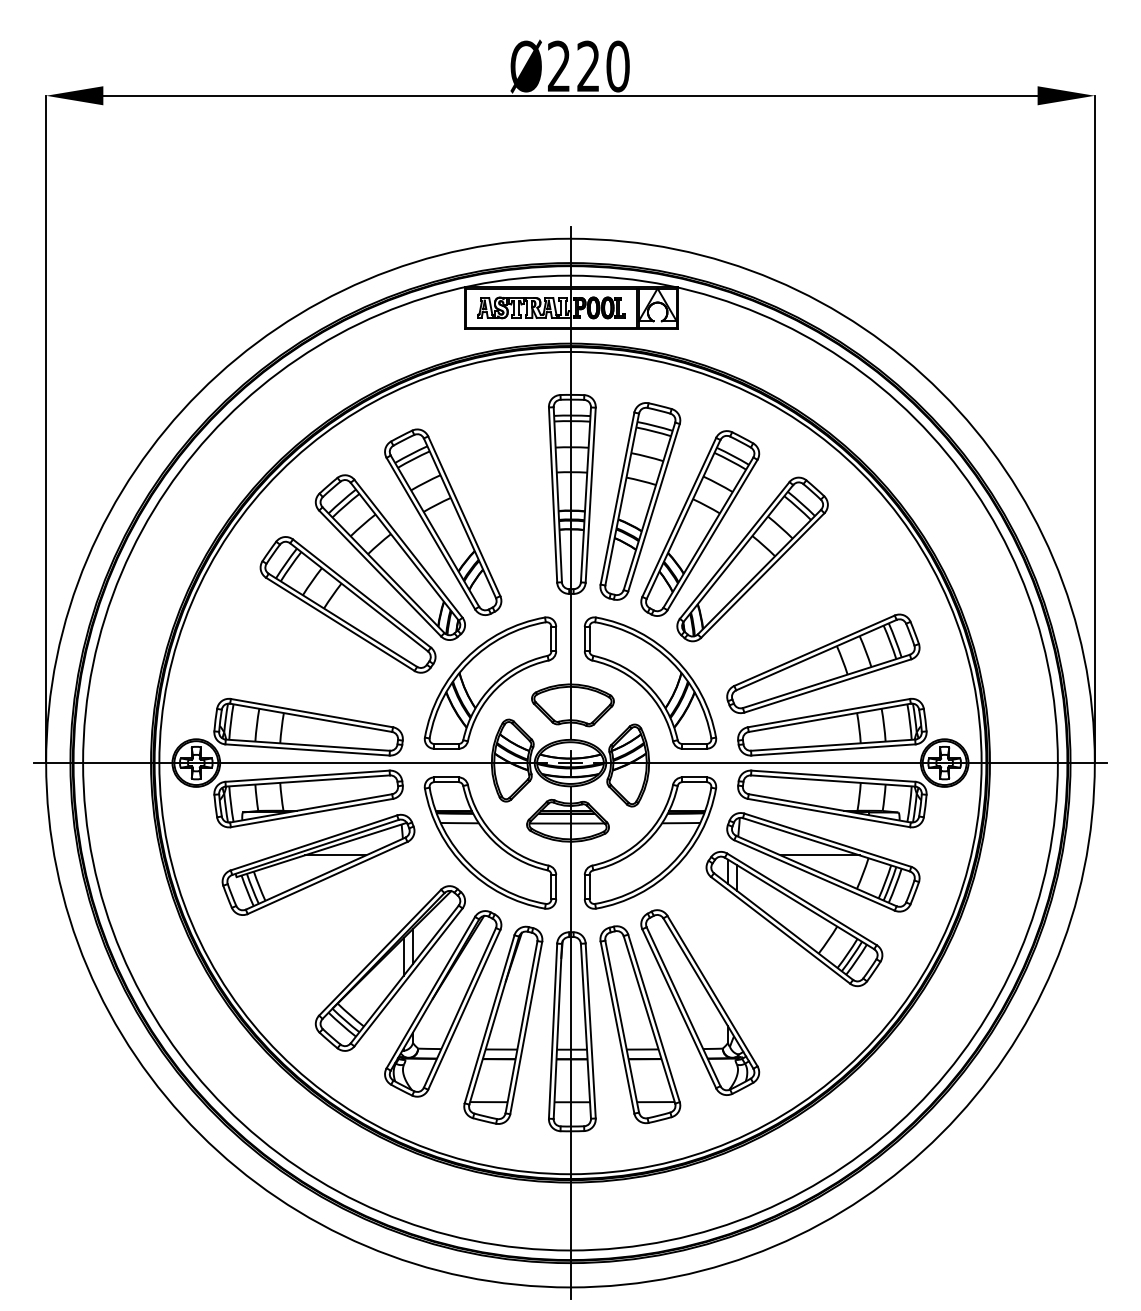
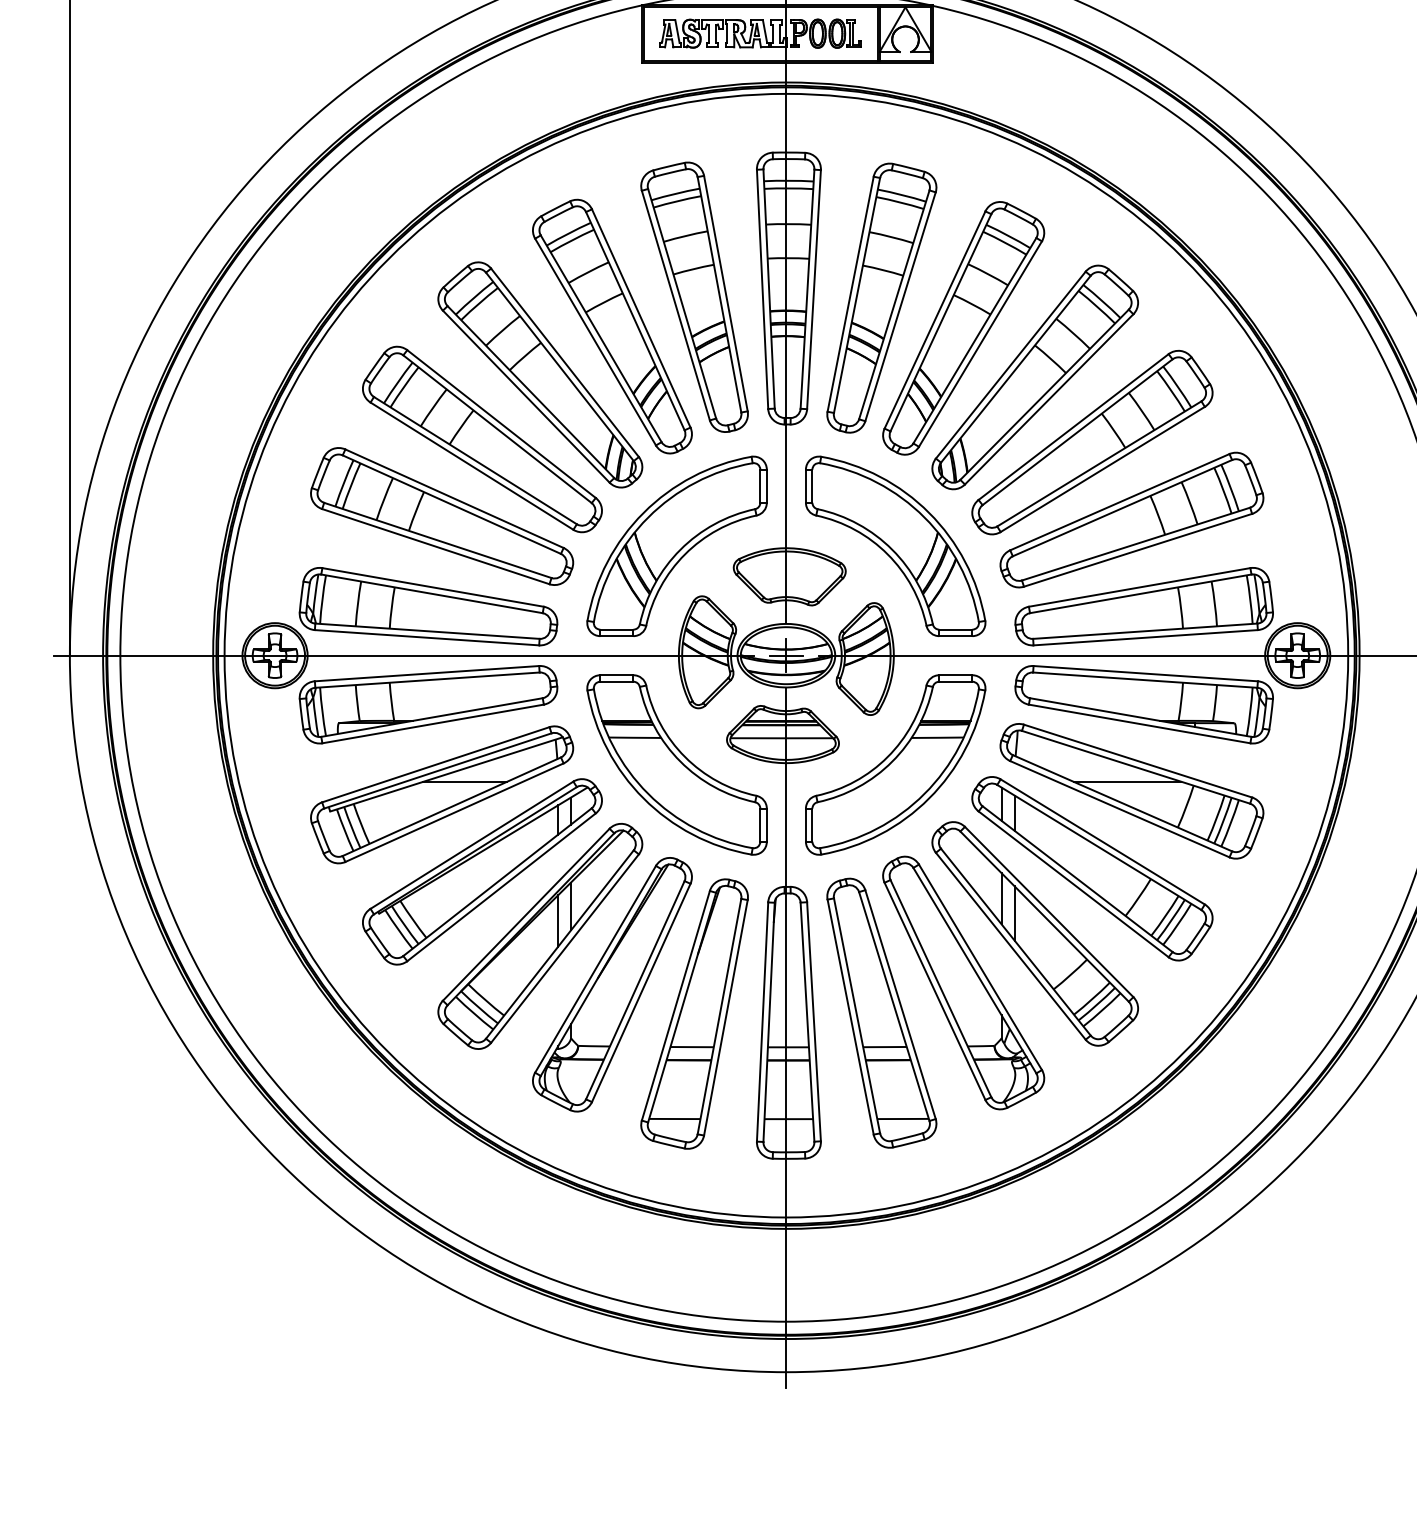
part: (503, 500) -> (694, 296), added
part: (794, 607) -> (1092, 443), added
part: (318, 661) -> (442, 516), added
part: (347, 921) -> (481, 872), added
part: (752, 966) -> (1035, 933), added

